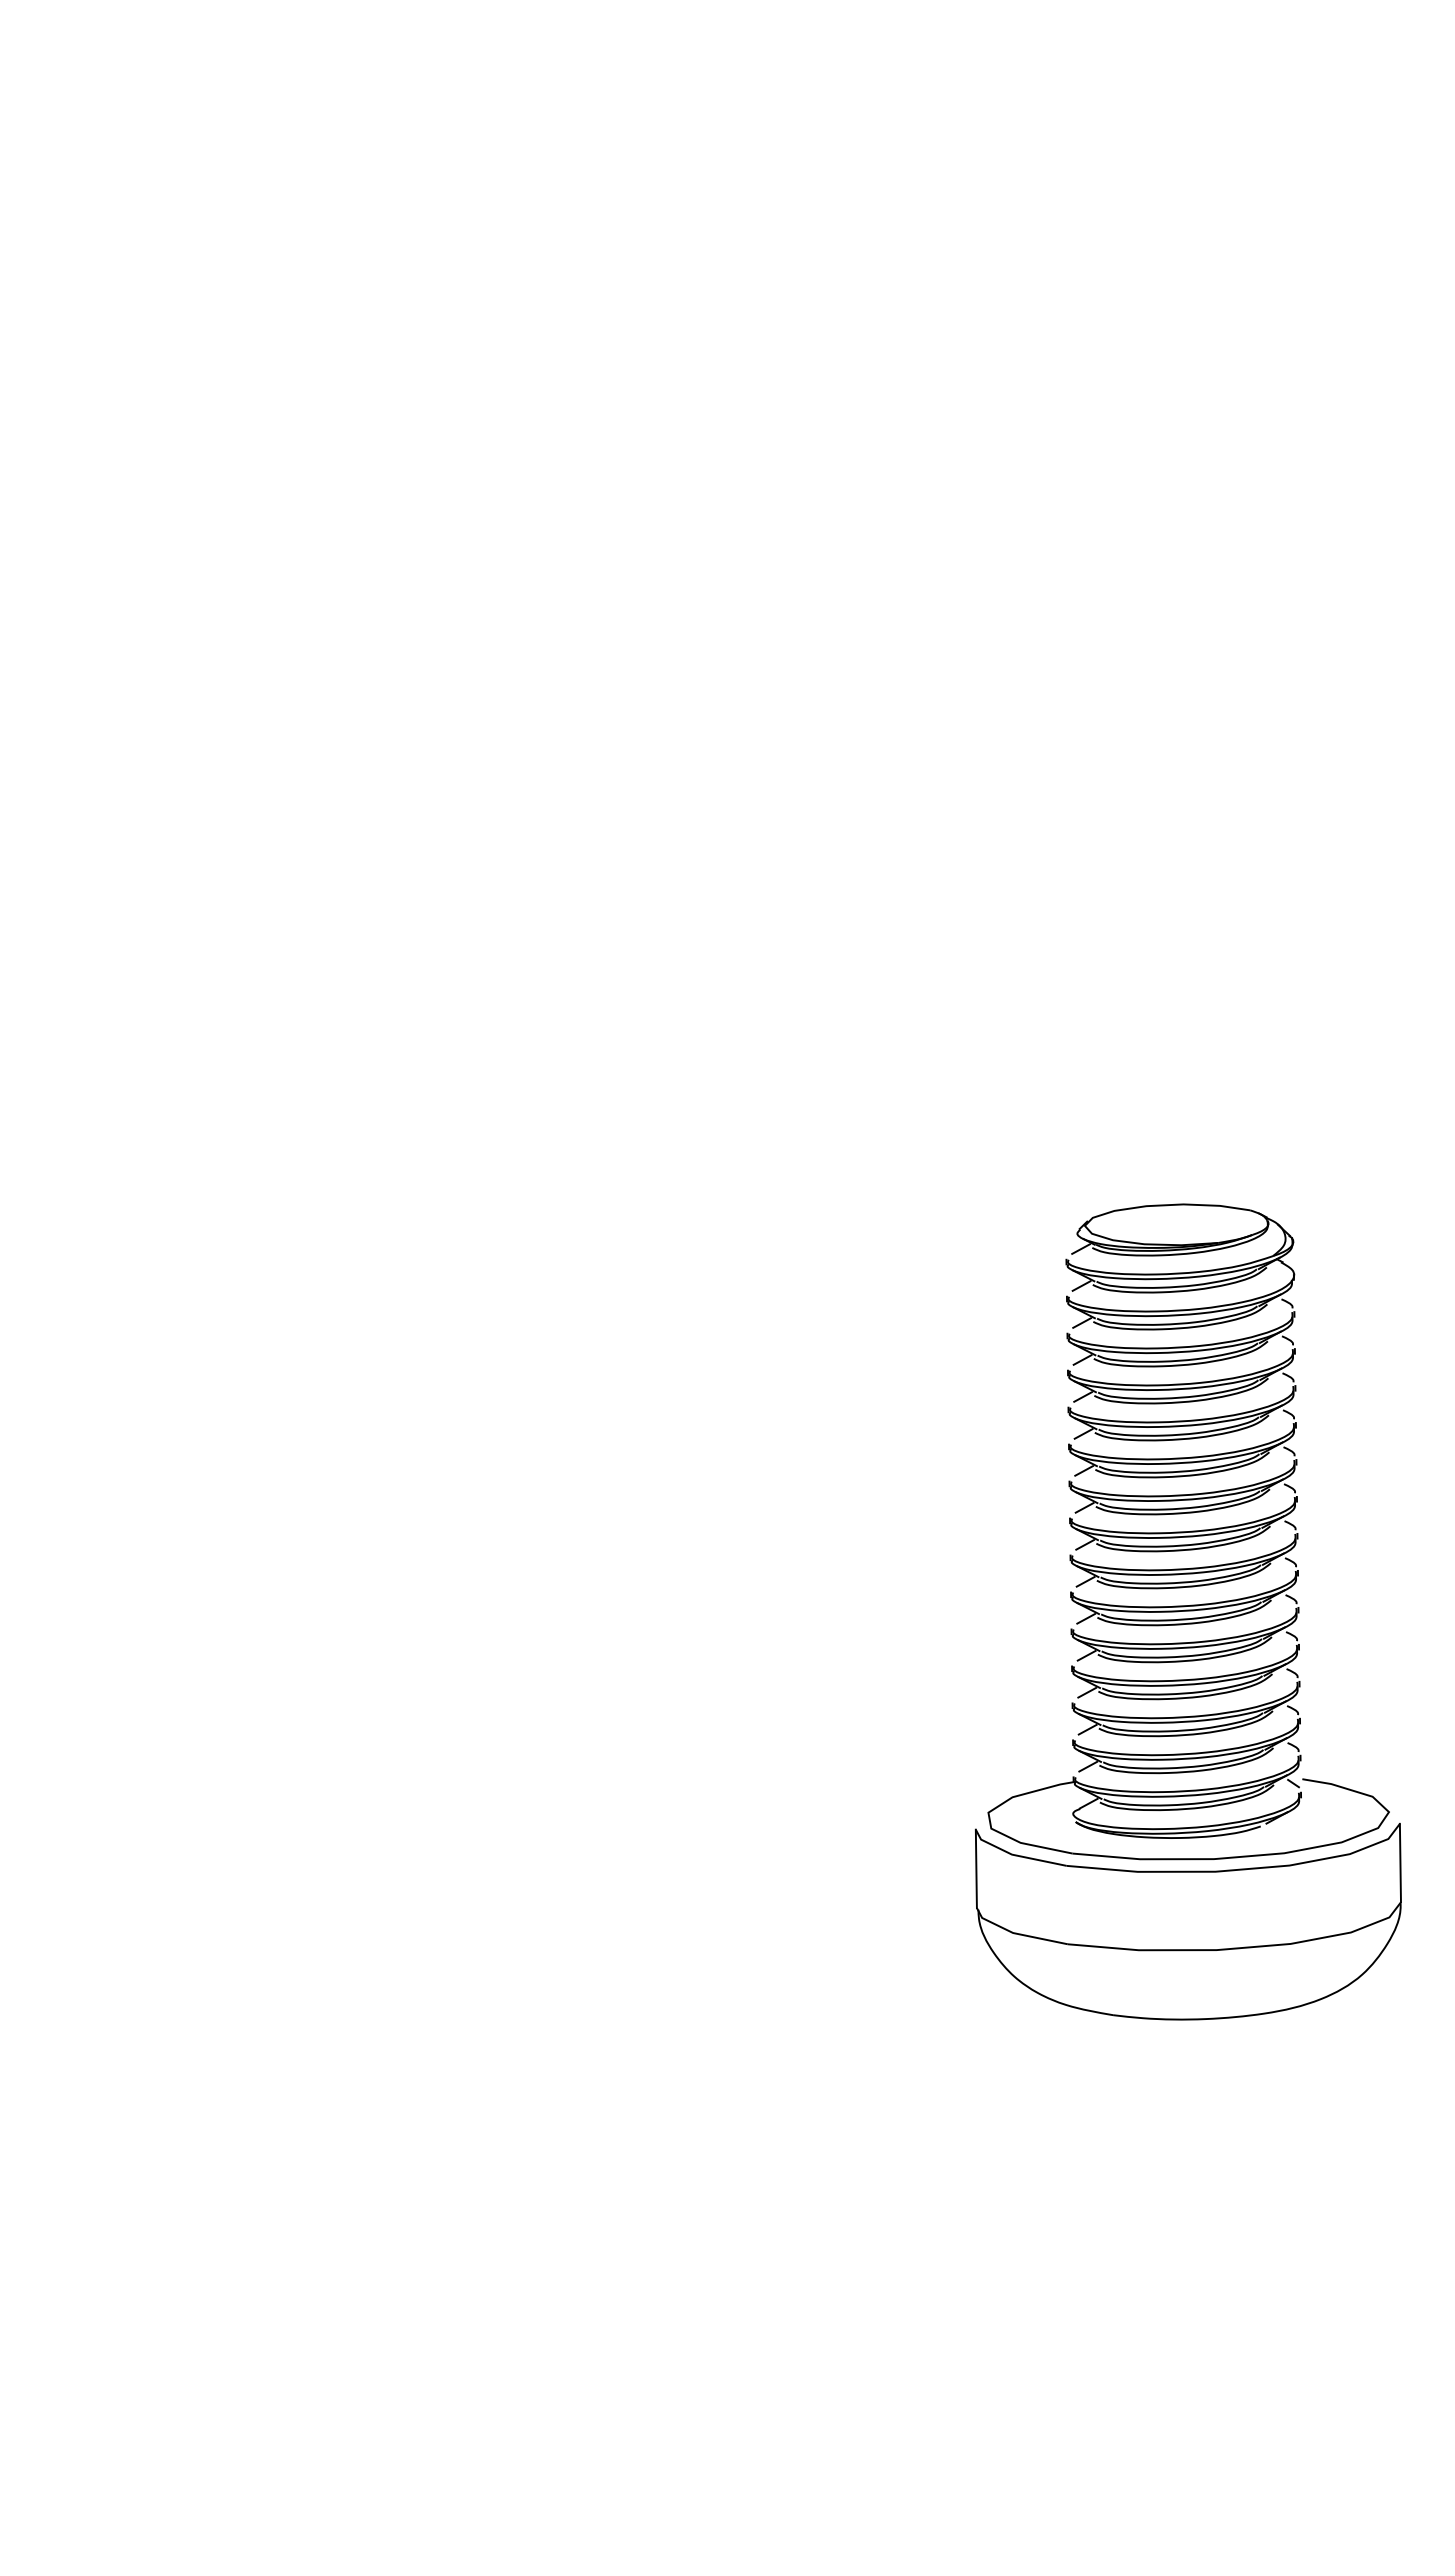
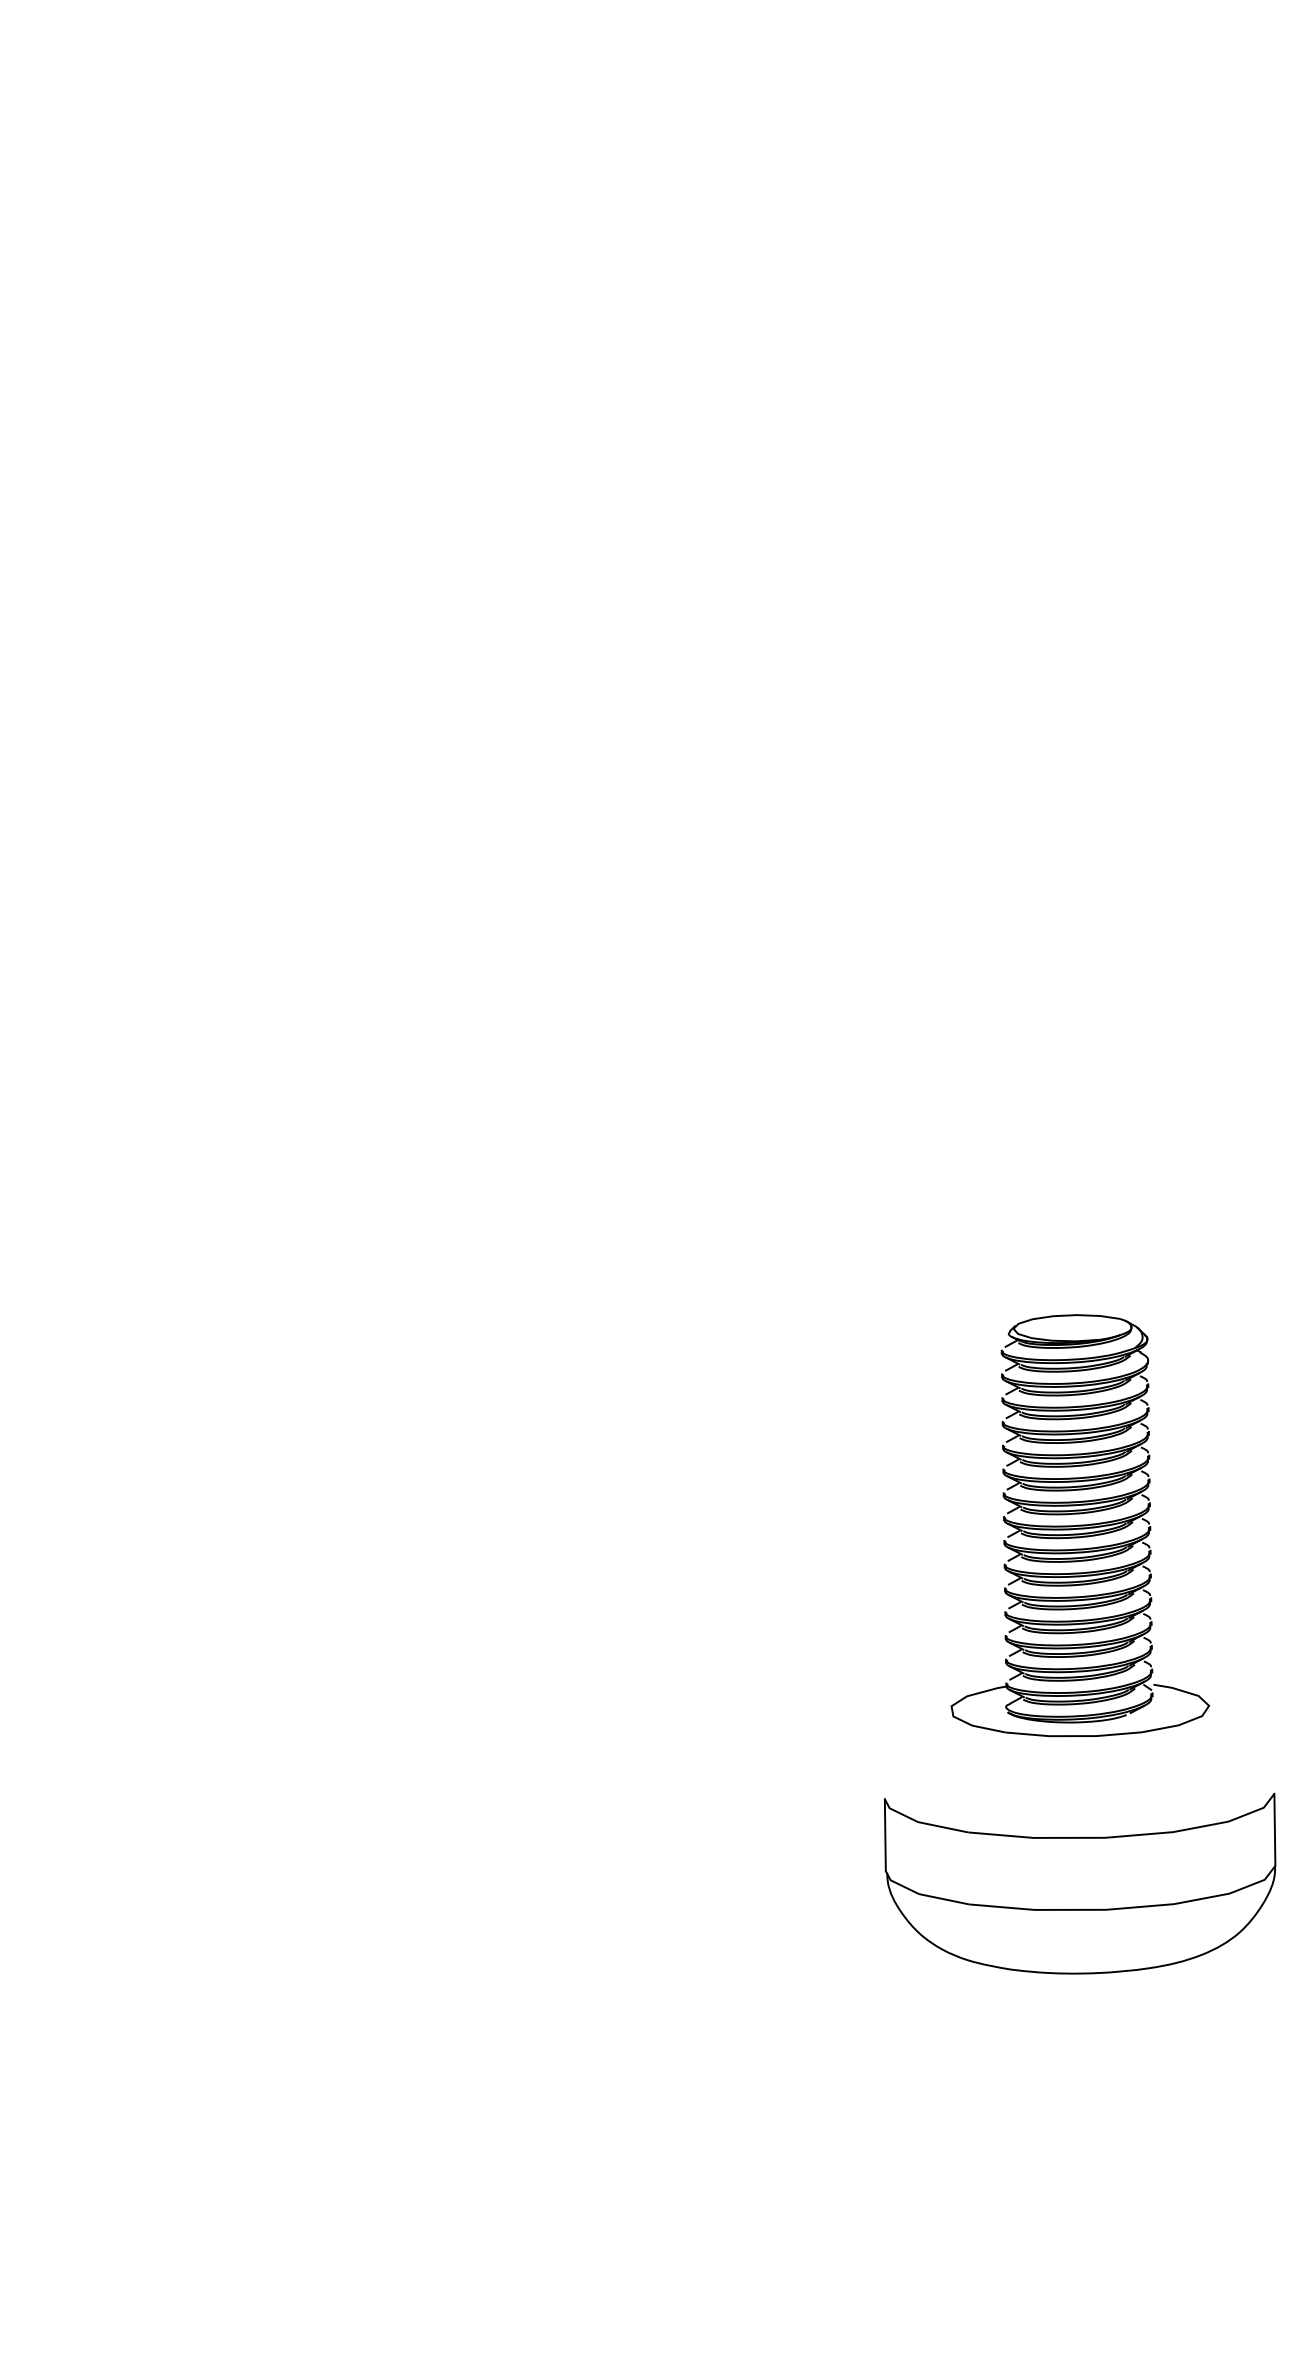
part: (1188, 1531) -> (1080, 1525), size x0.7

